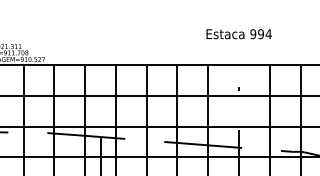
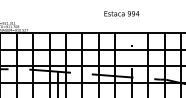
text: (238, 33) -> (121, 13), moved

